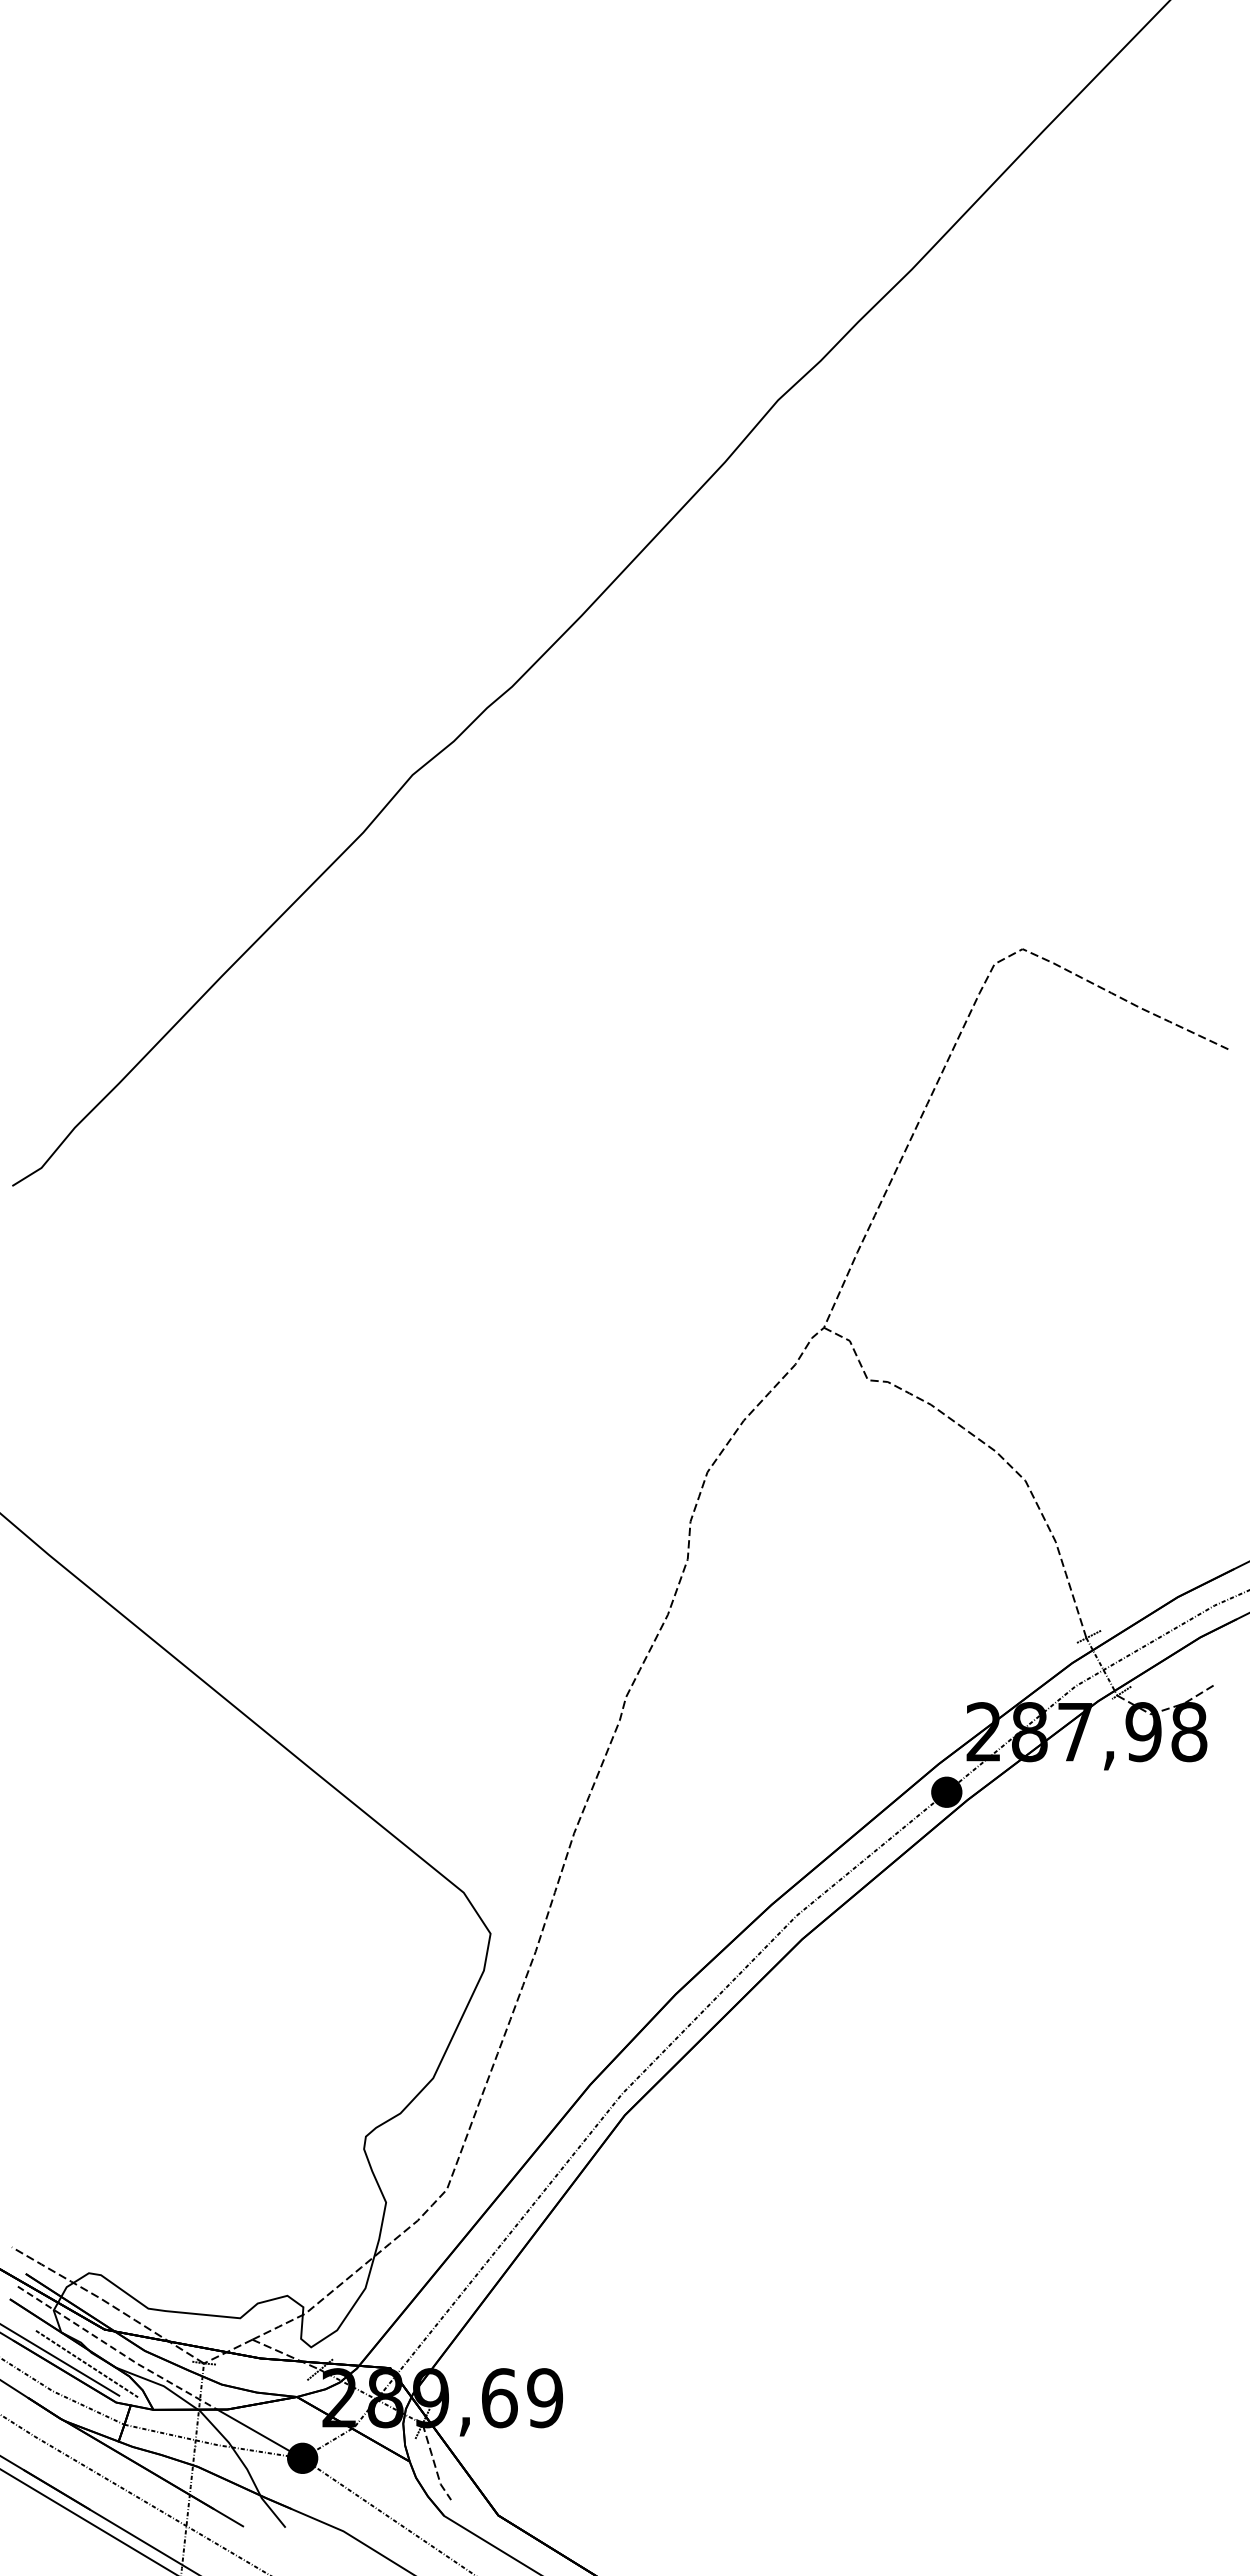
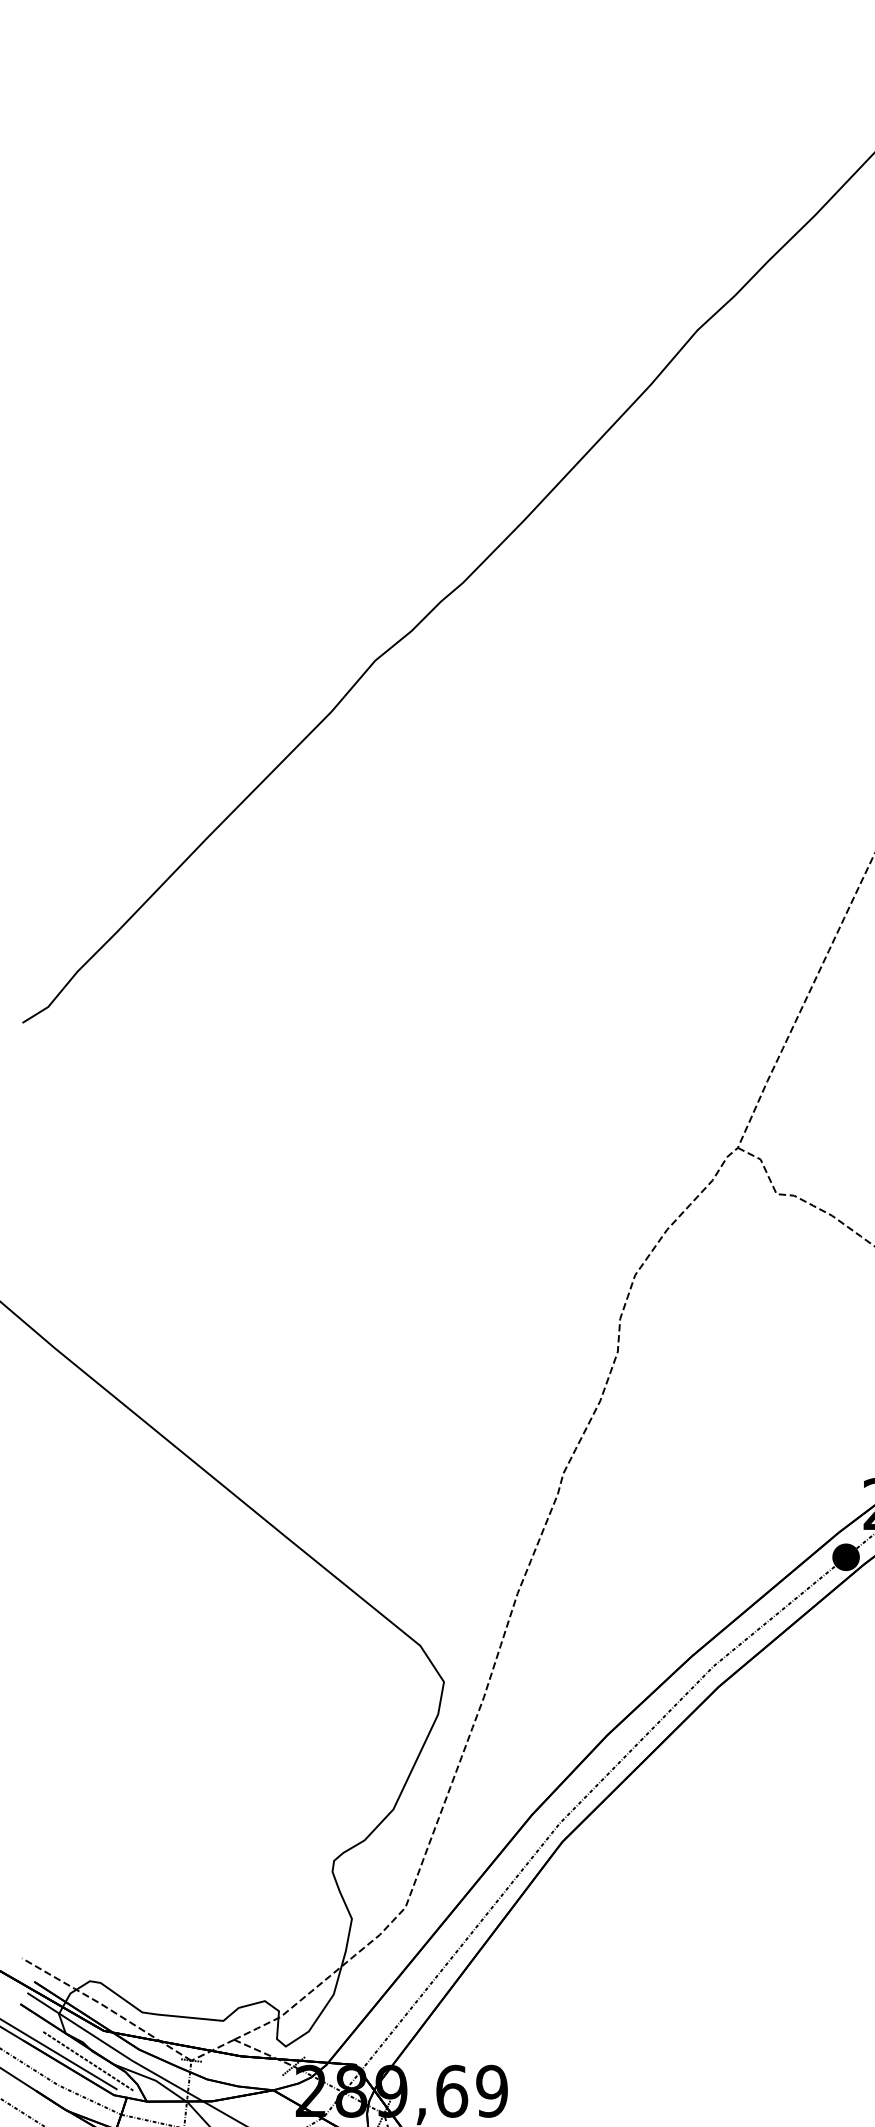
line: (116, 2350) -> (114, 2049), dashed -> solid

